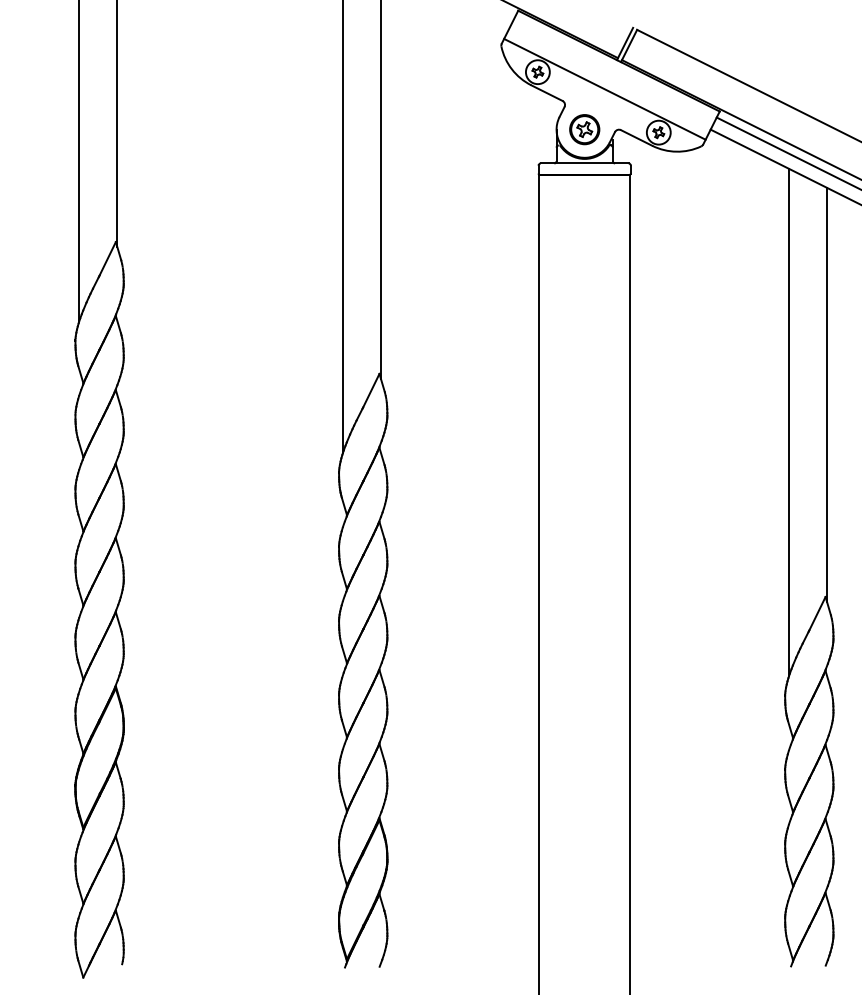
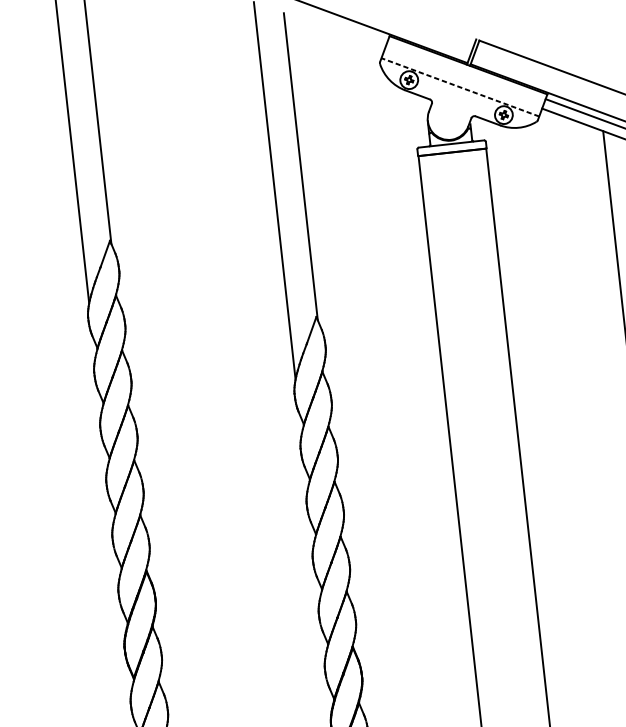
line: (604, 89) -> (460, 87), solid -> dashed
part: (584, 129) -> (448, 118), removed

